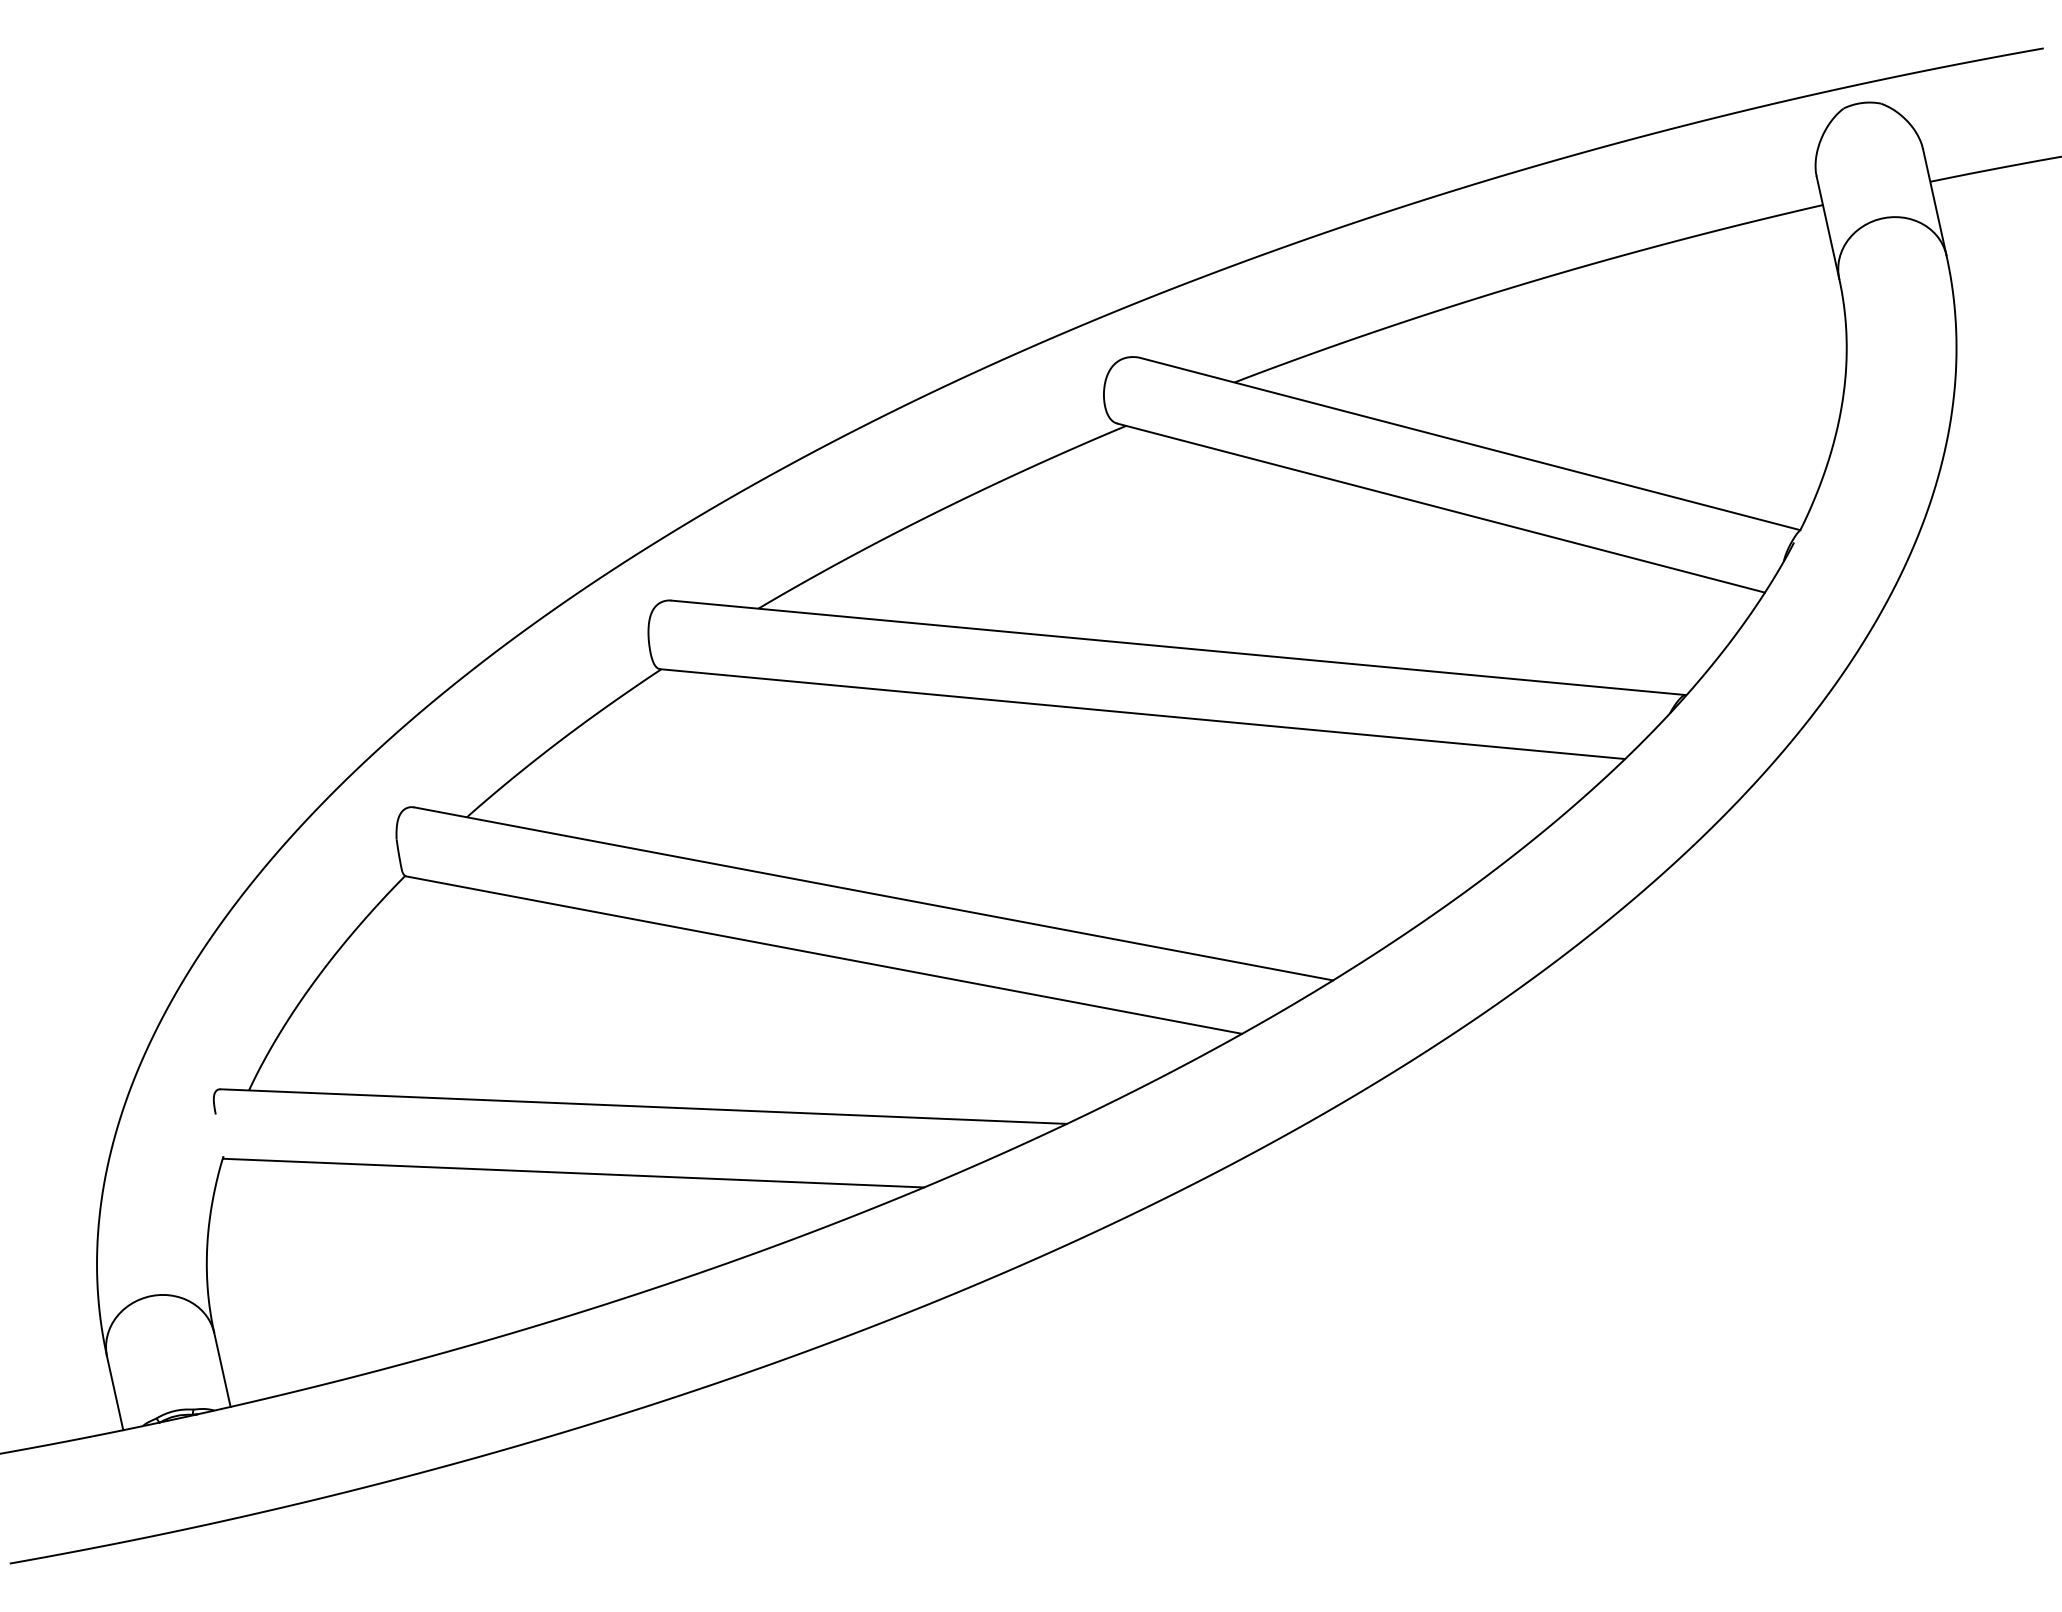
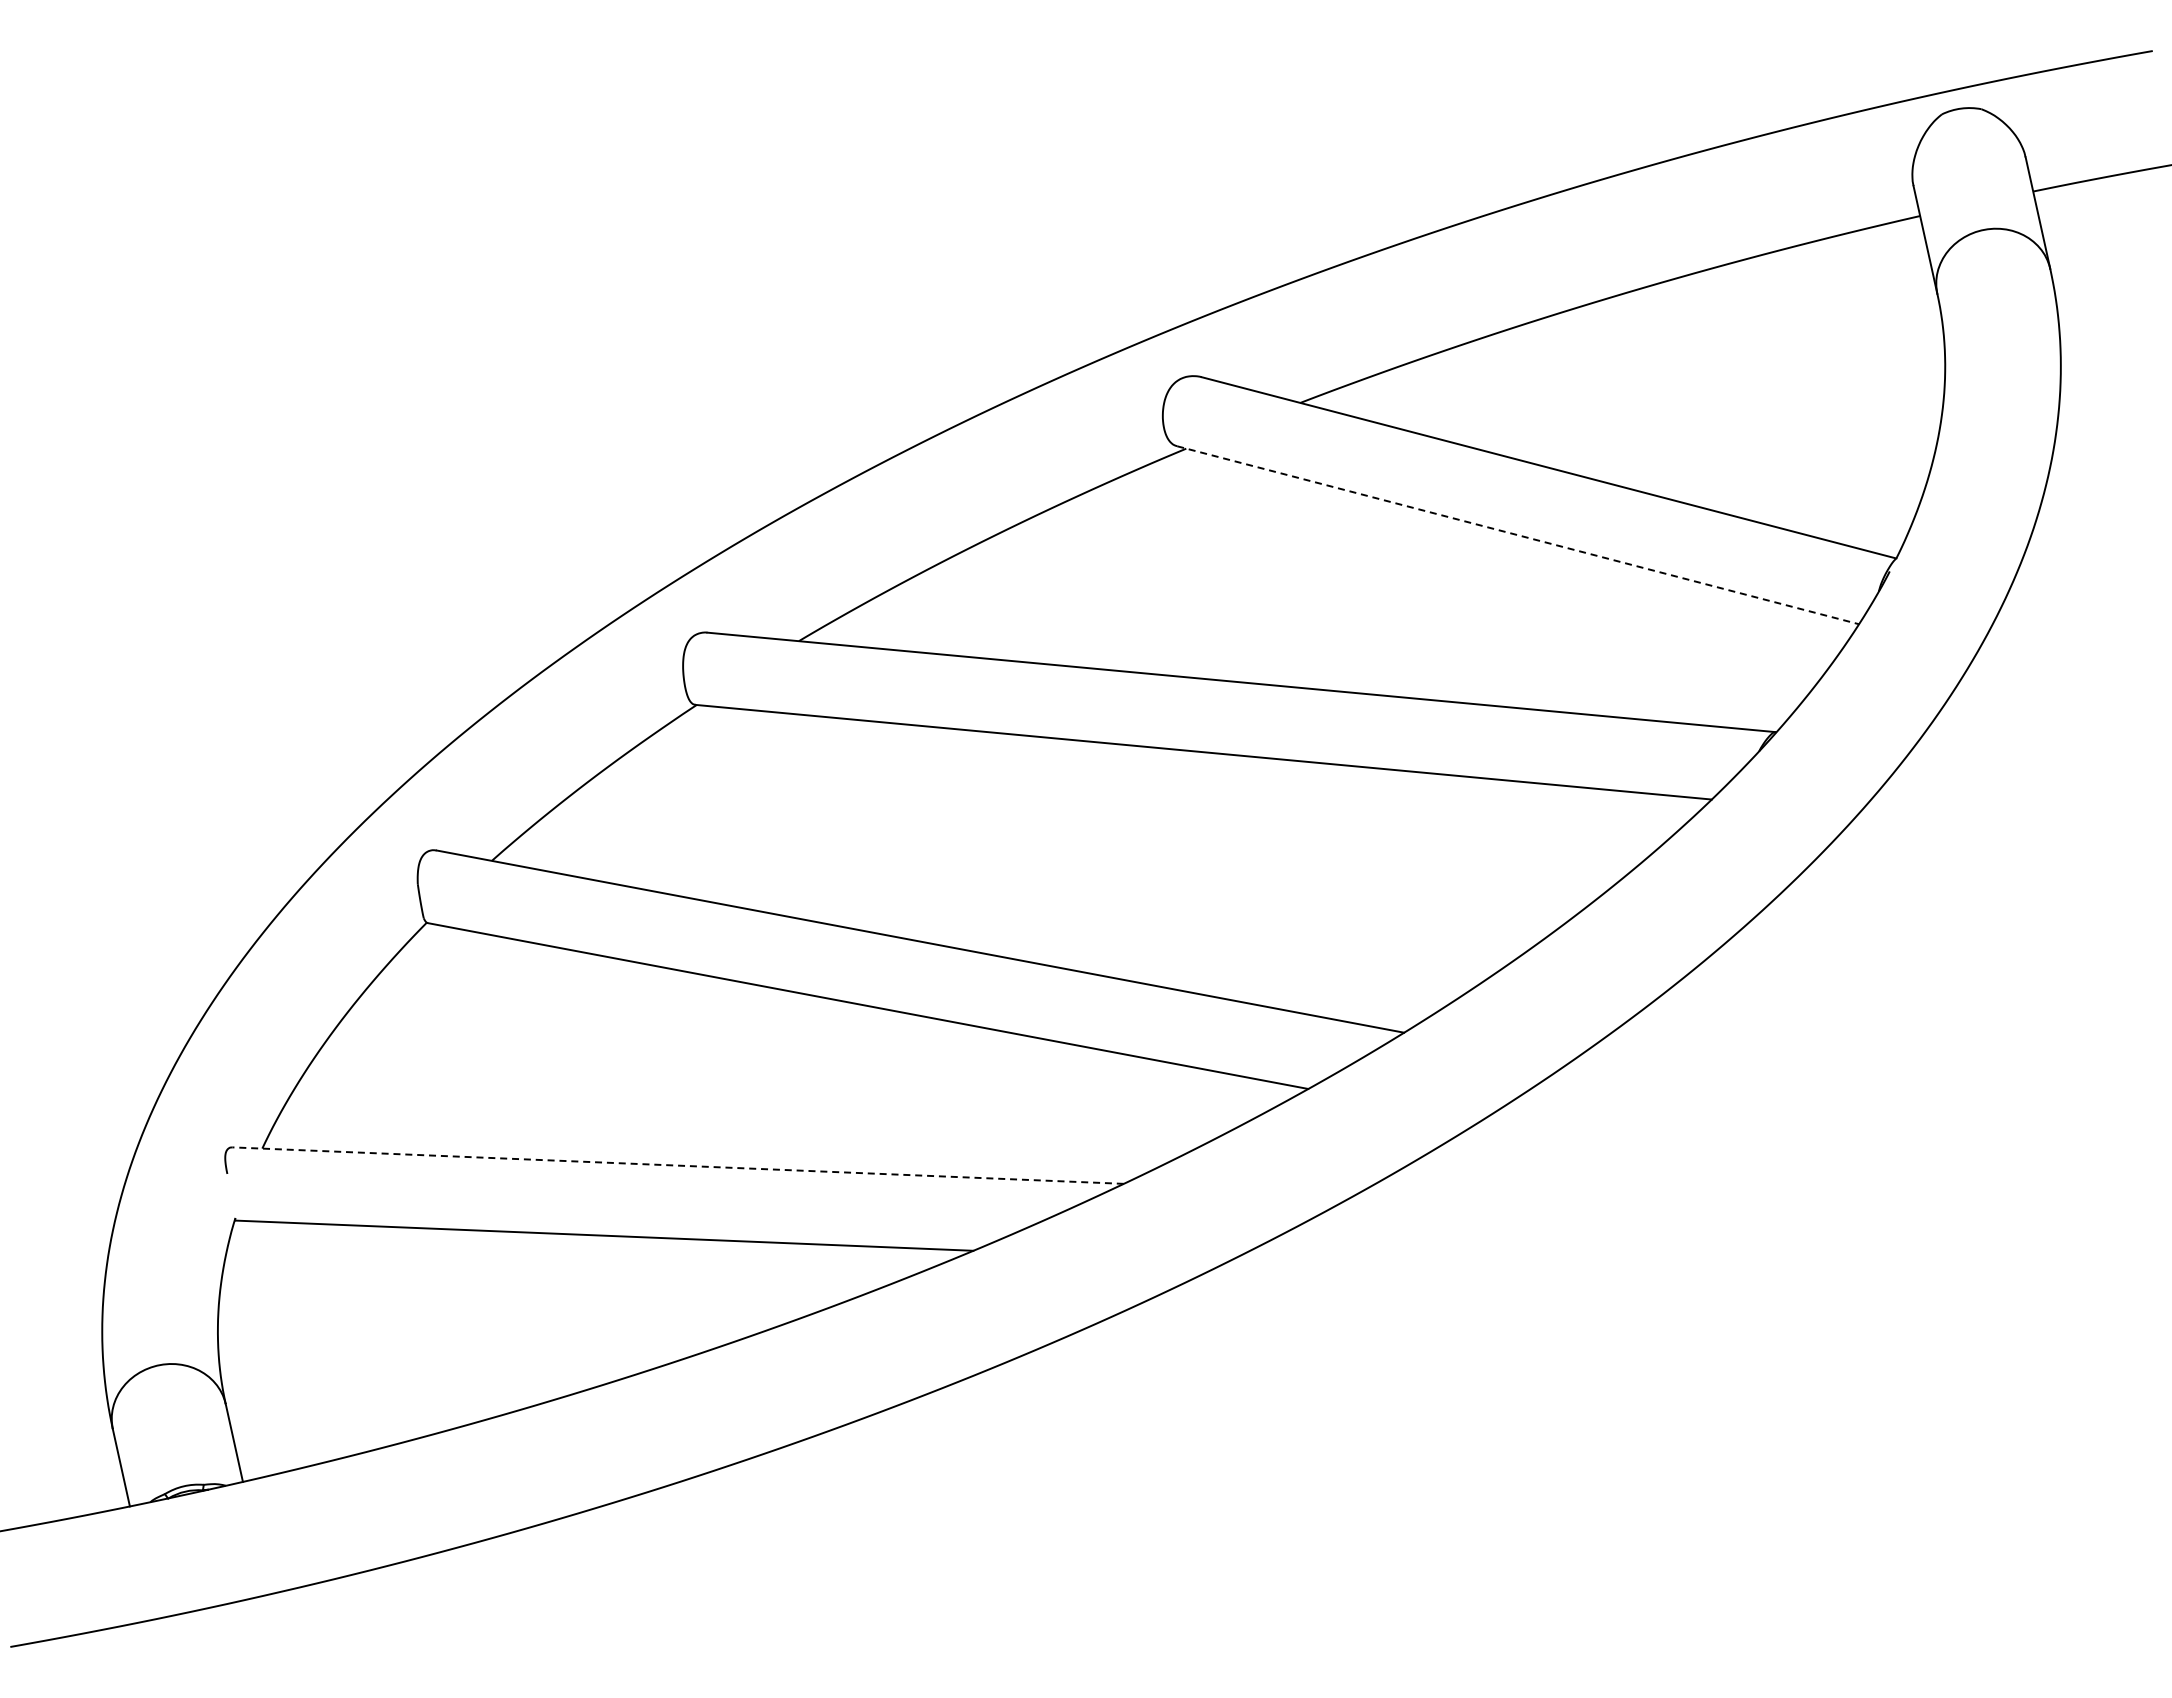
line: (1441, 508) -> (1518, 535), solid -> dashed
line: (643, 1106) -> (677, 1165), solid -> dashed

